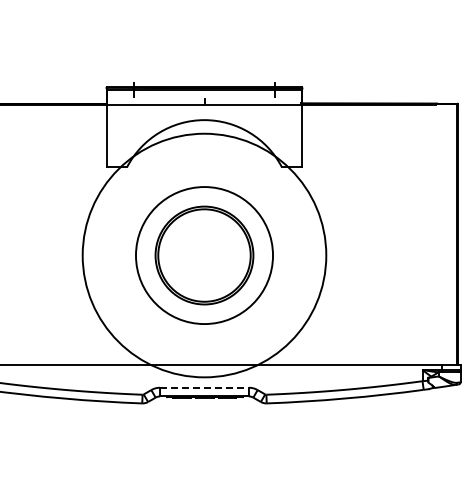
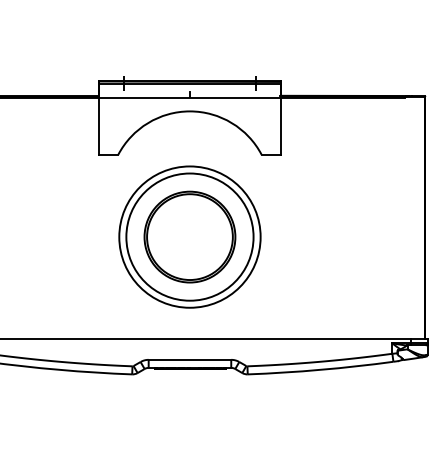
circle: (204, 255) -> (189, 237), size x0.62
line: (204, 387) -> (189, 359), dashed -> solid

